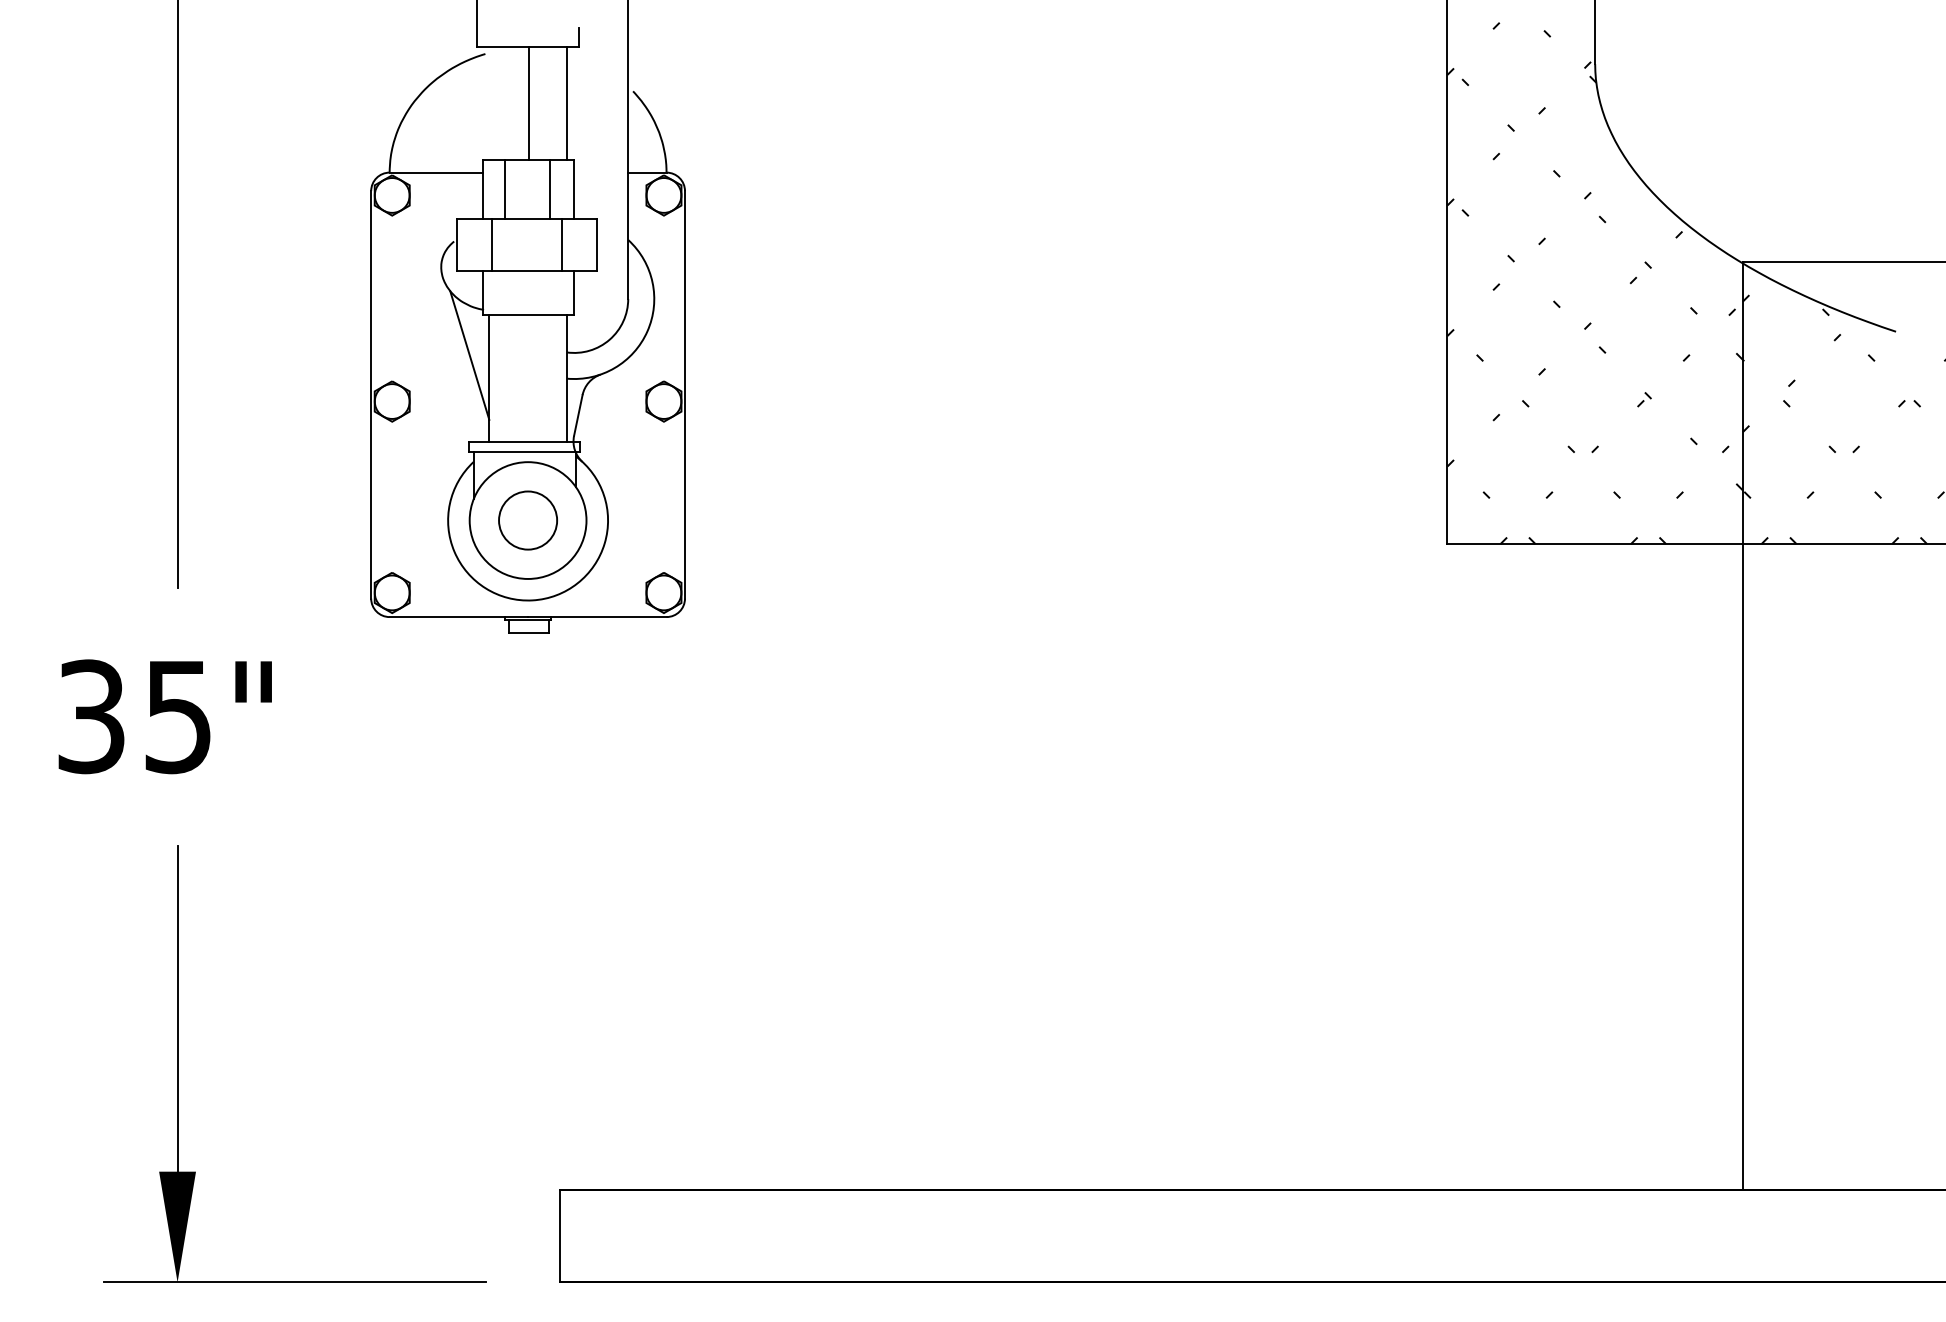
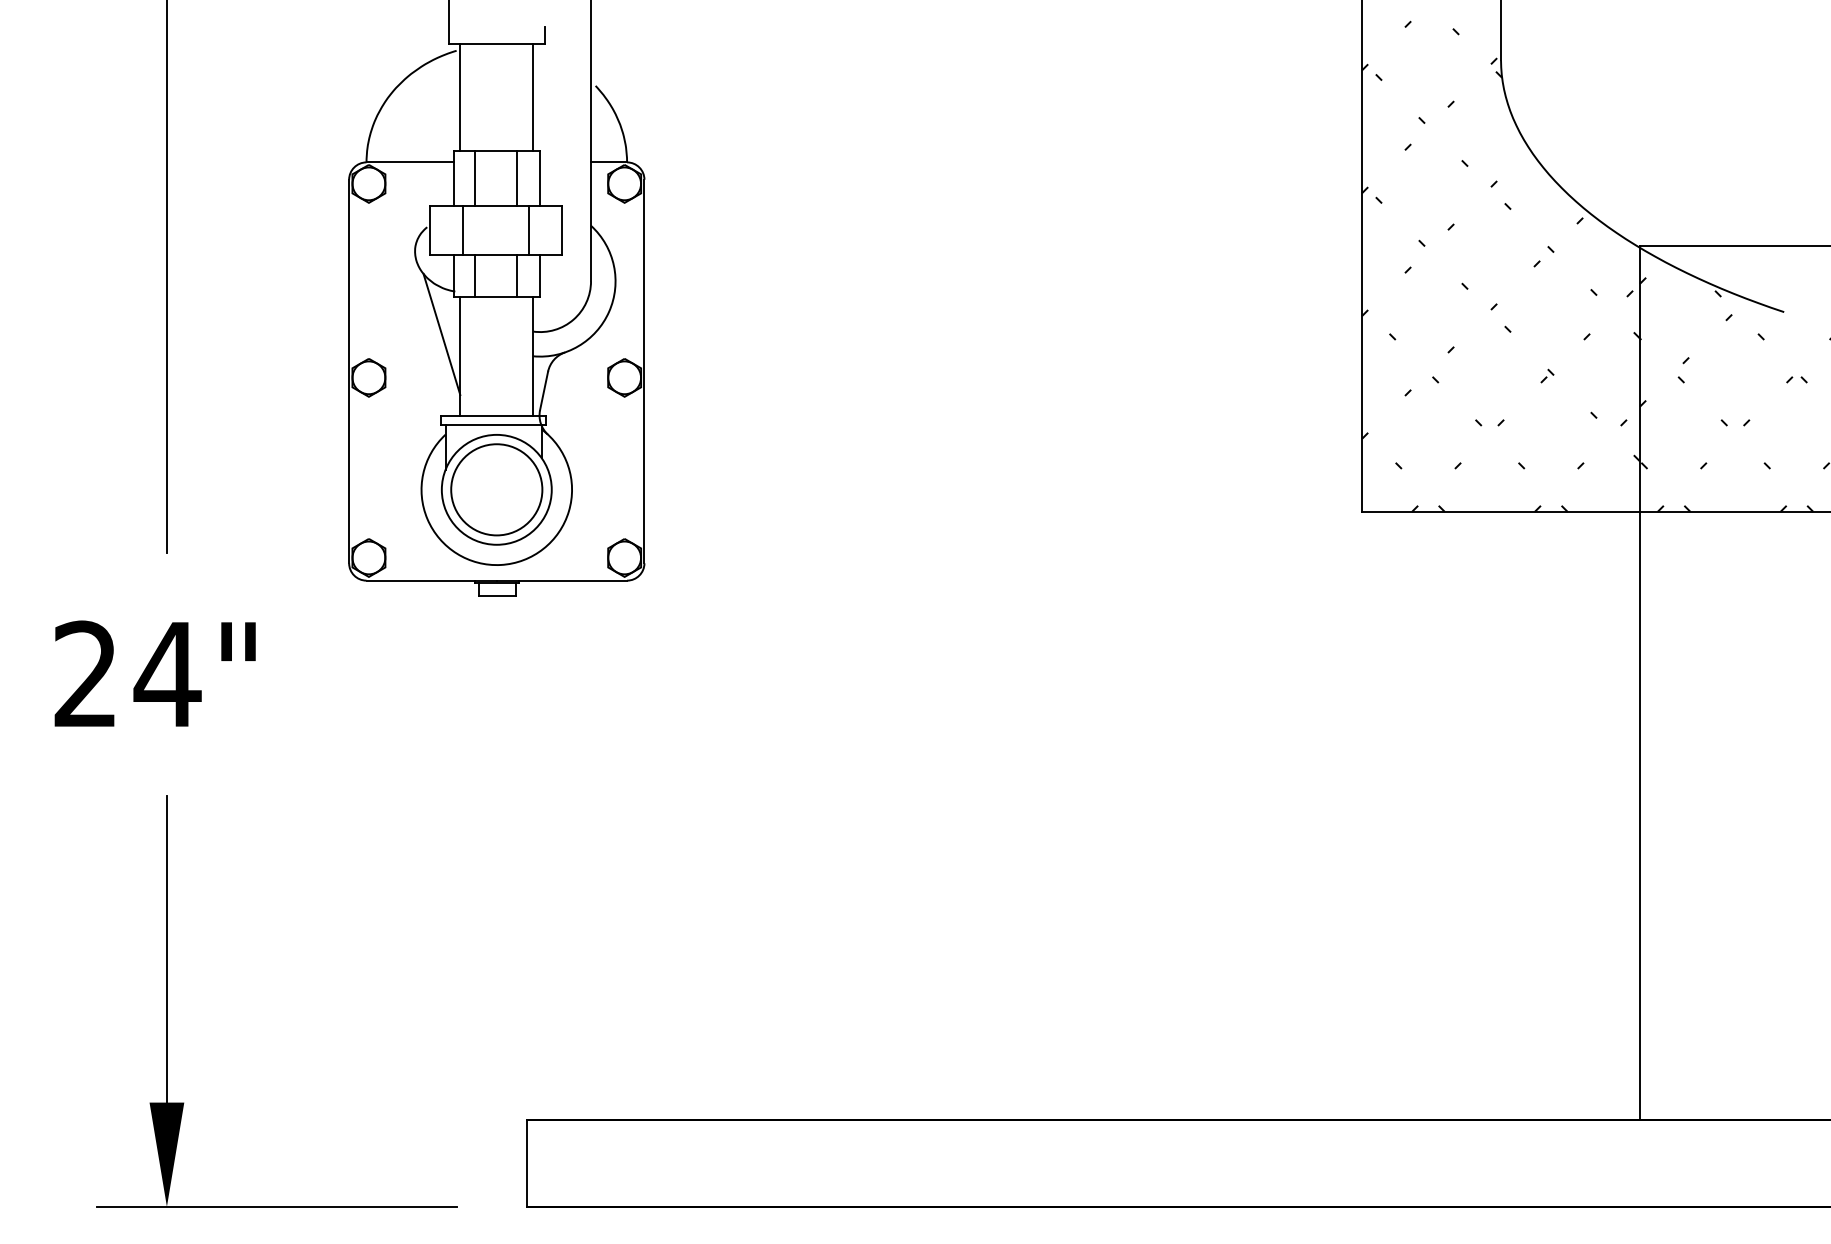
line: (529, 103) -> (460, 97), moved
line: (504, 292) -> (474, 275), added
line: (549, 292) -> (516, 275), added
circle: (527, 520) -> (496, 489), size x1.67
text: (136, 716) -> (128, 674), 35" -> 24"

